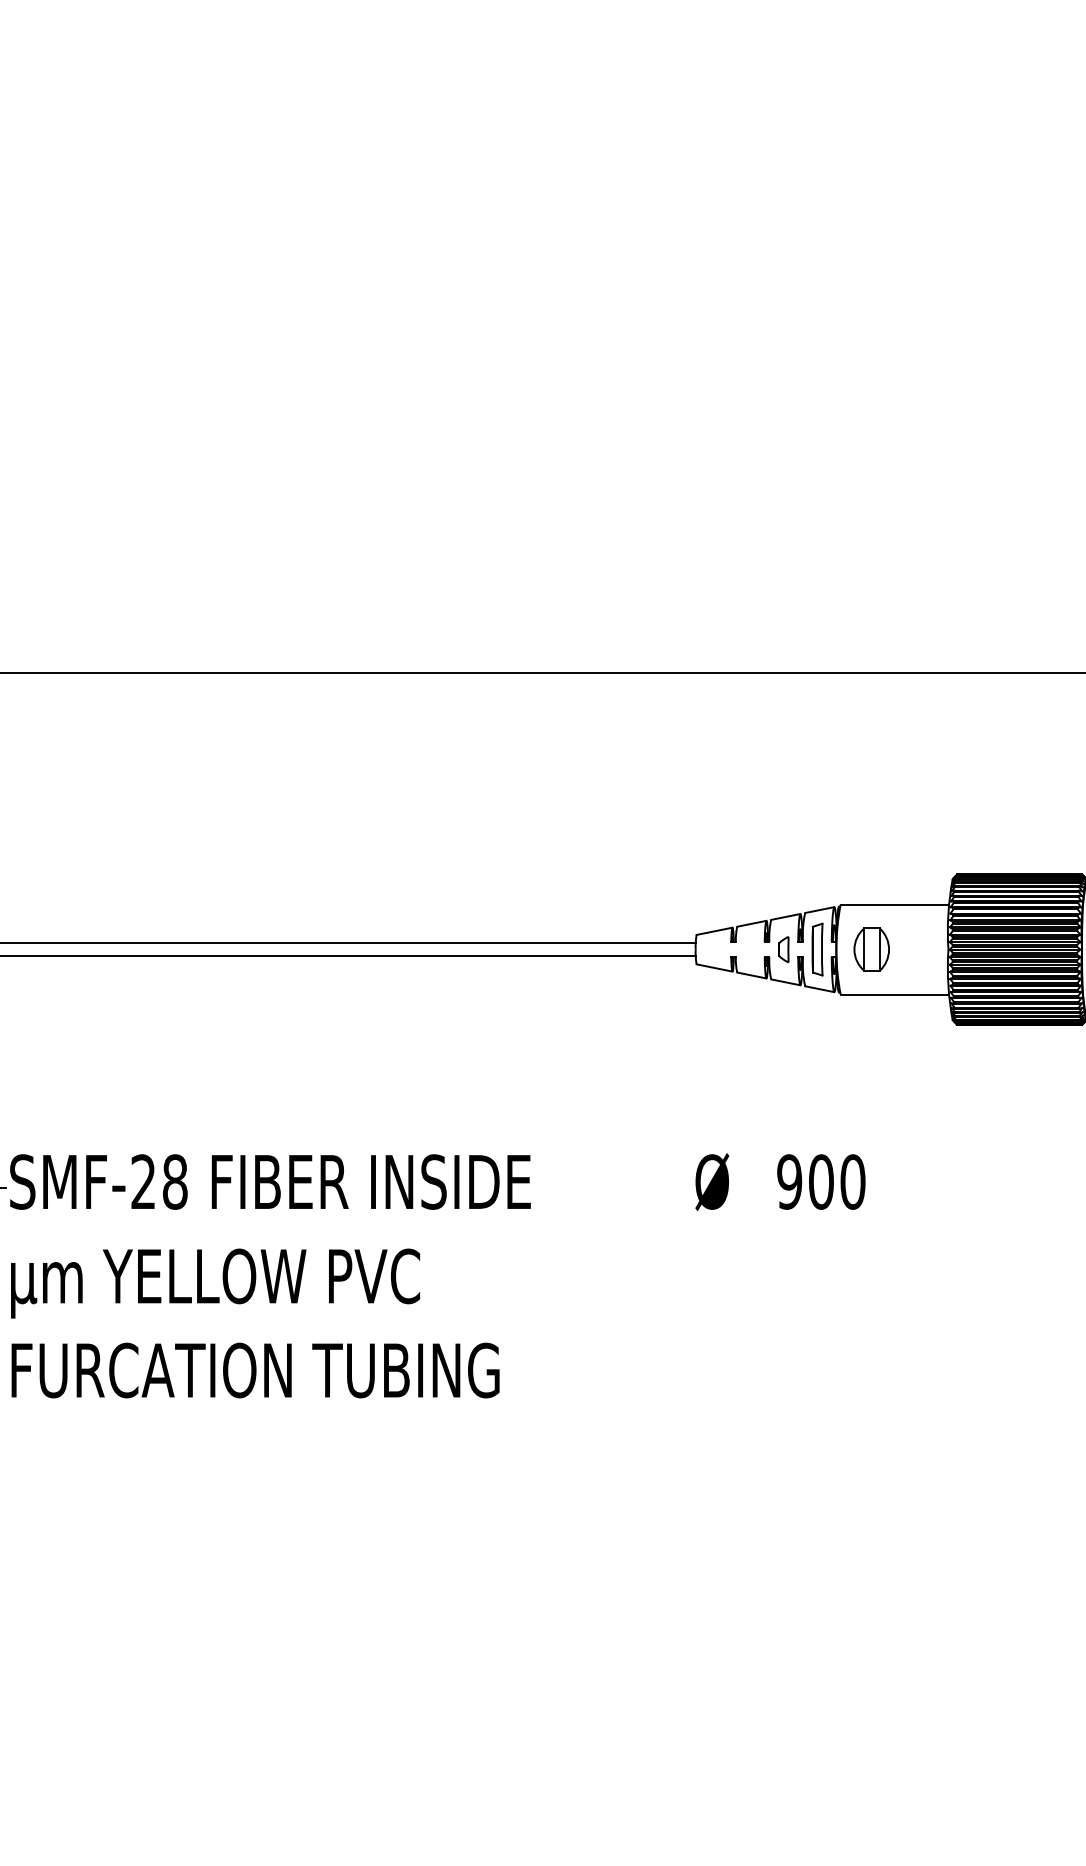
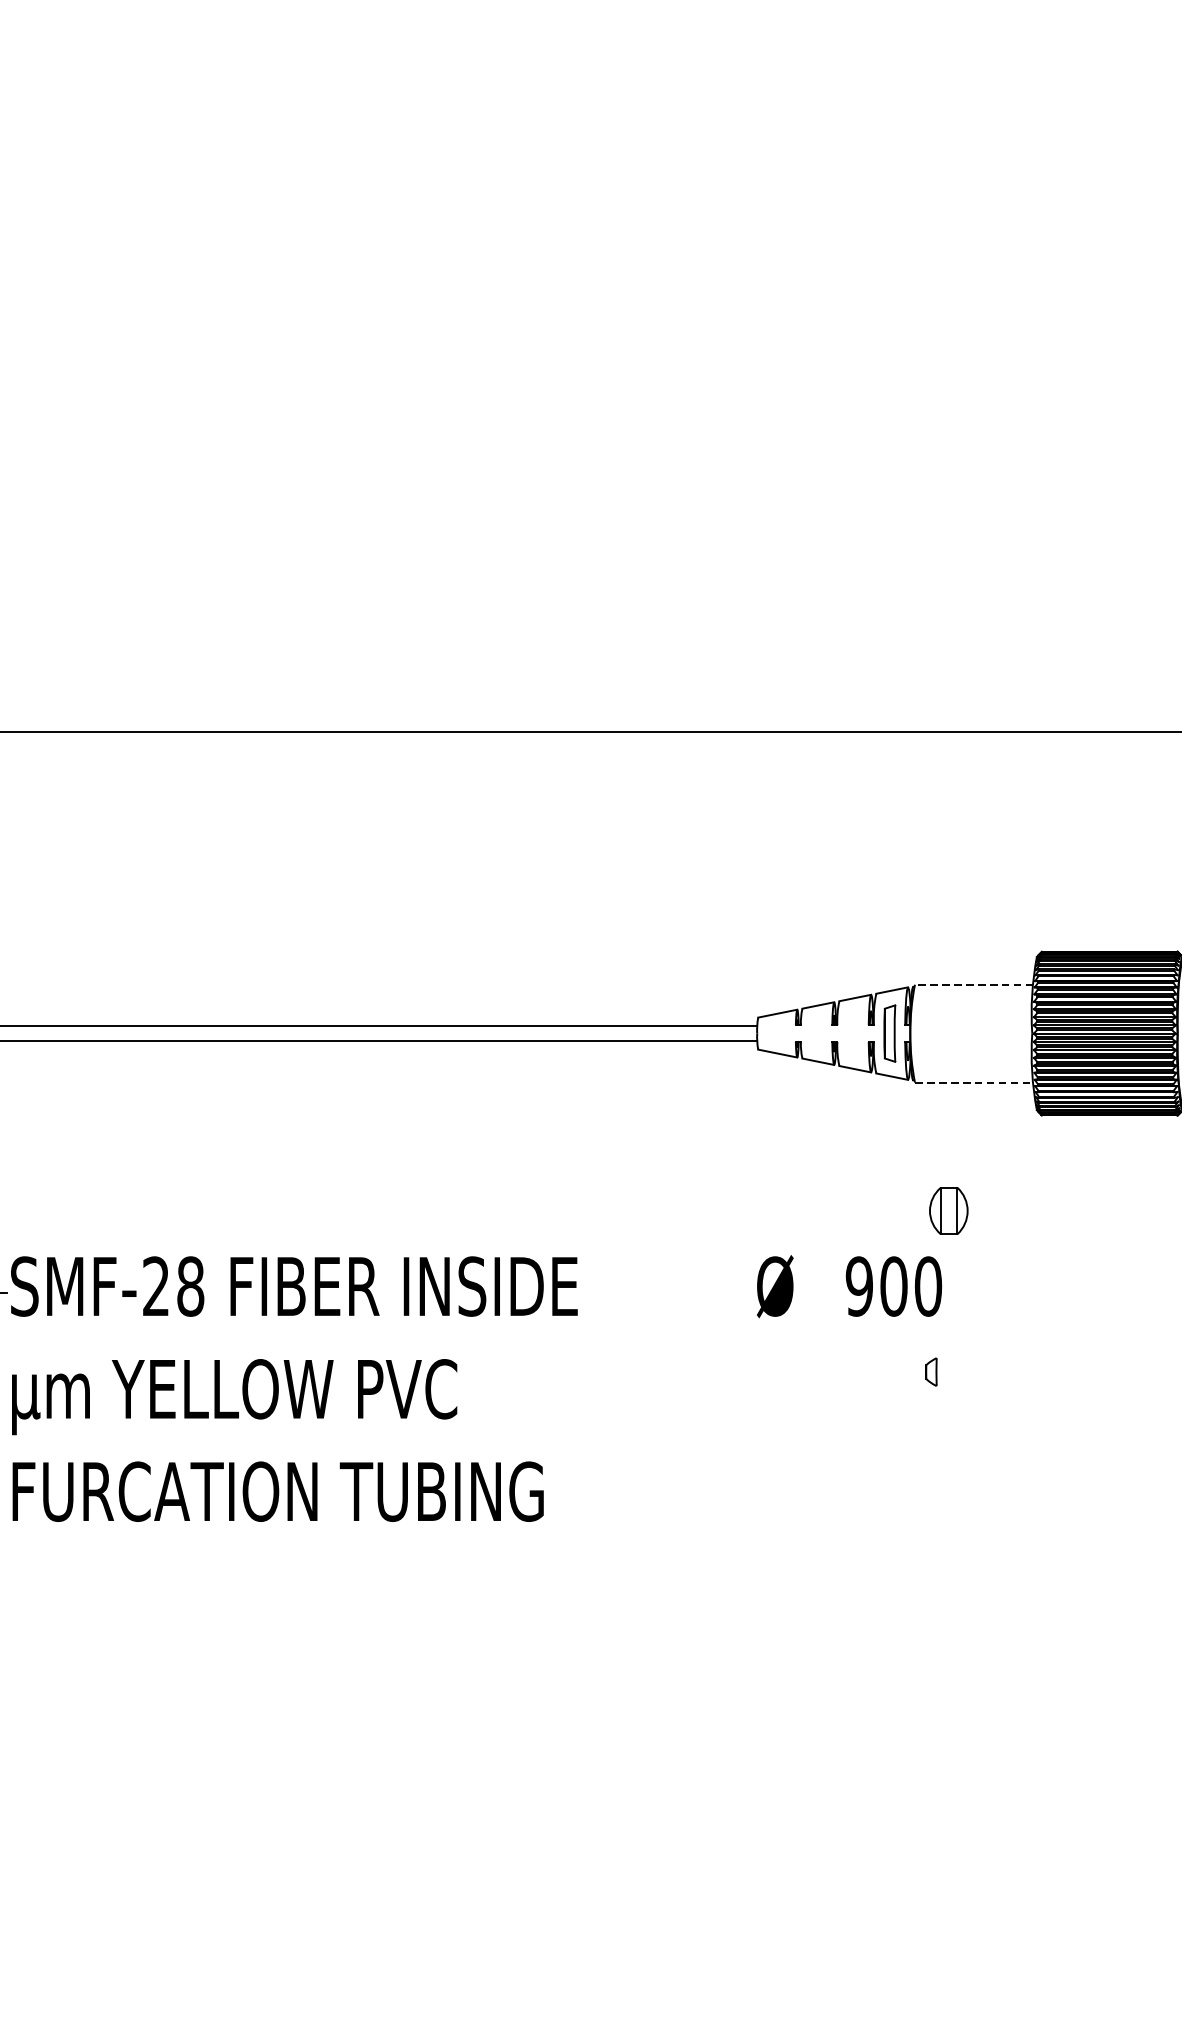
line: (894, 904) -> (973, 984), solid -> dashed
part: (783, 949) -> (931, 1371), moved
part: (871, 949) -> (948, 1210), moved
line: (895, 994) -> (974, 1082), solid -> dashed

